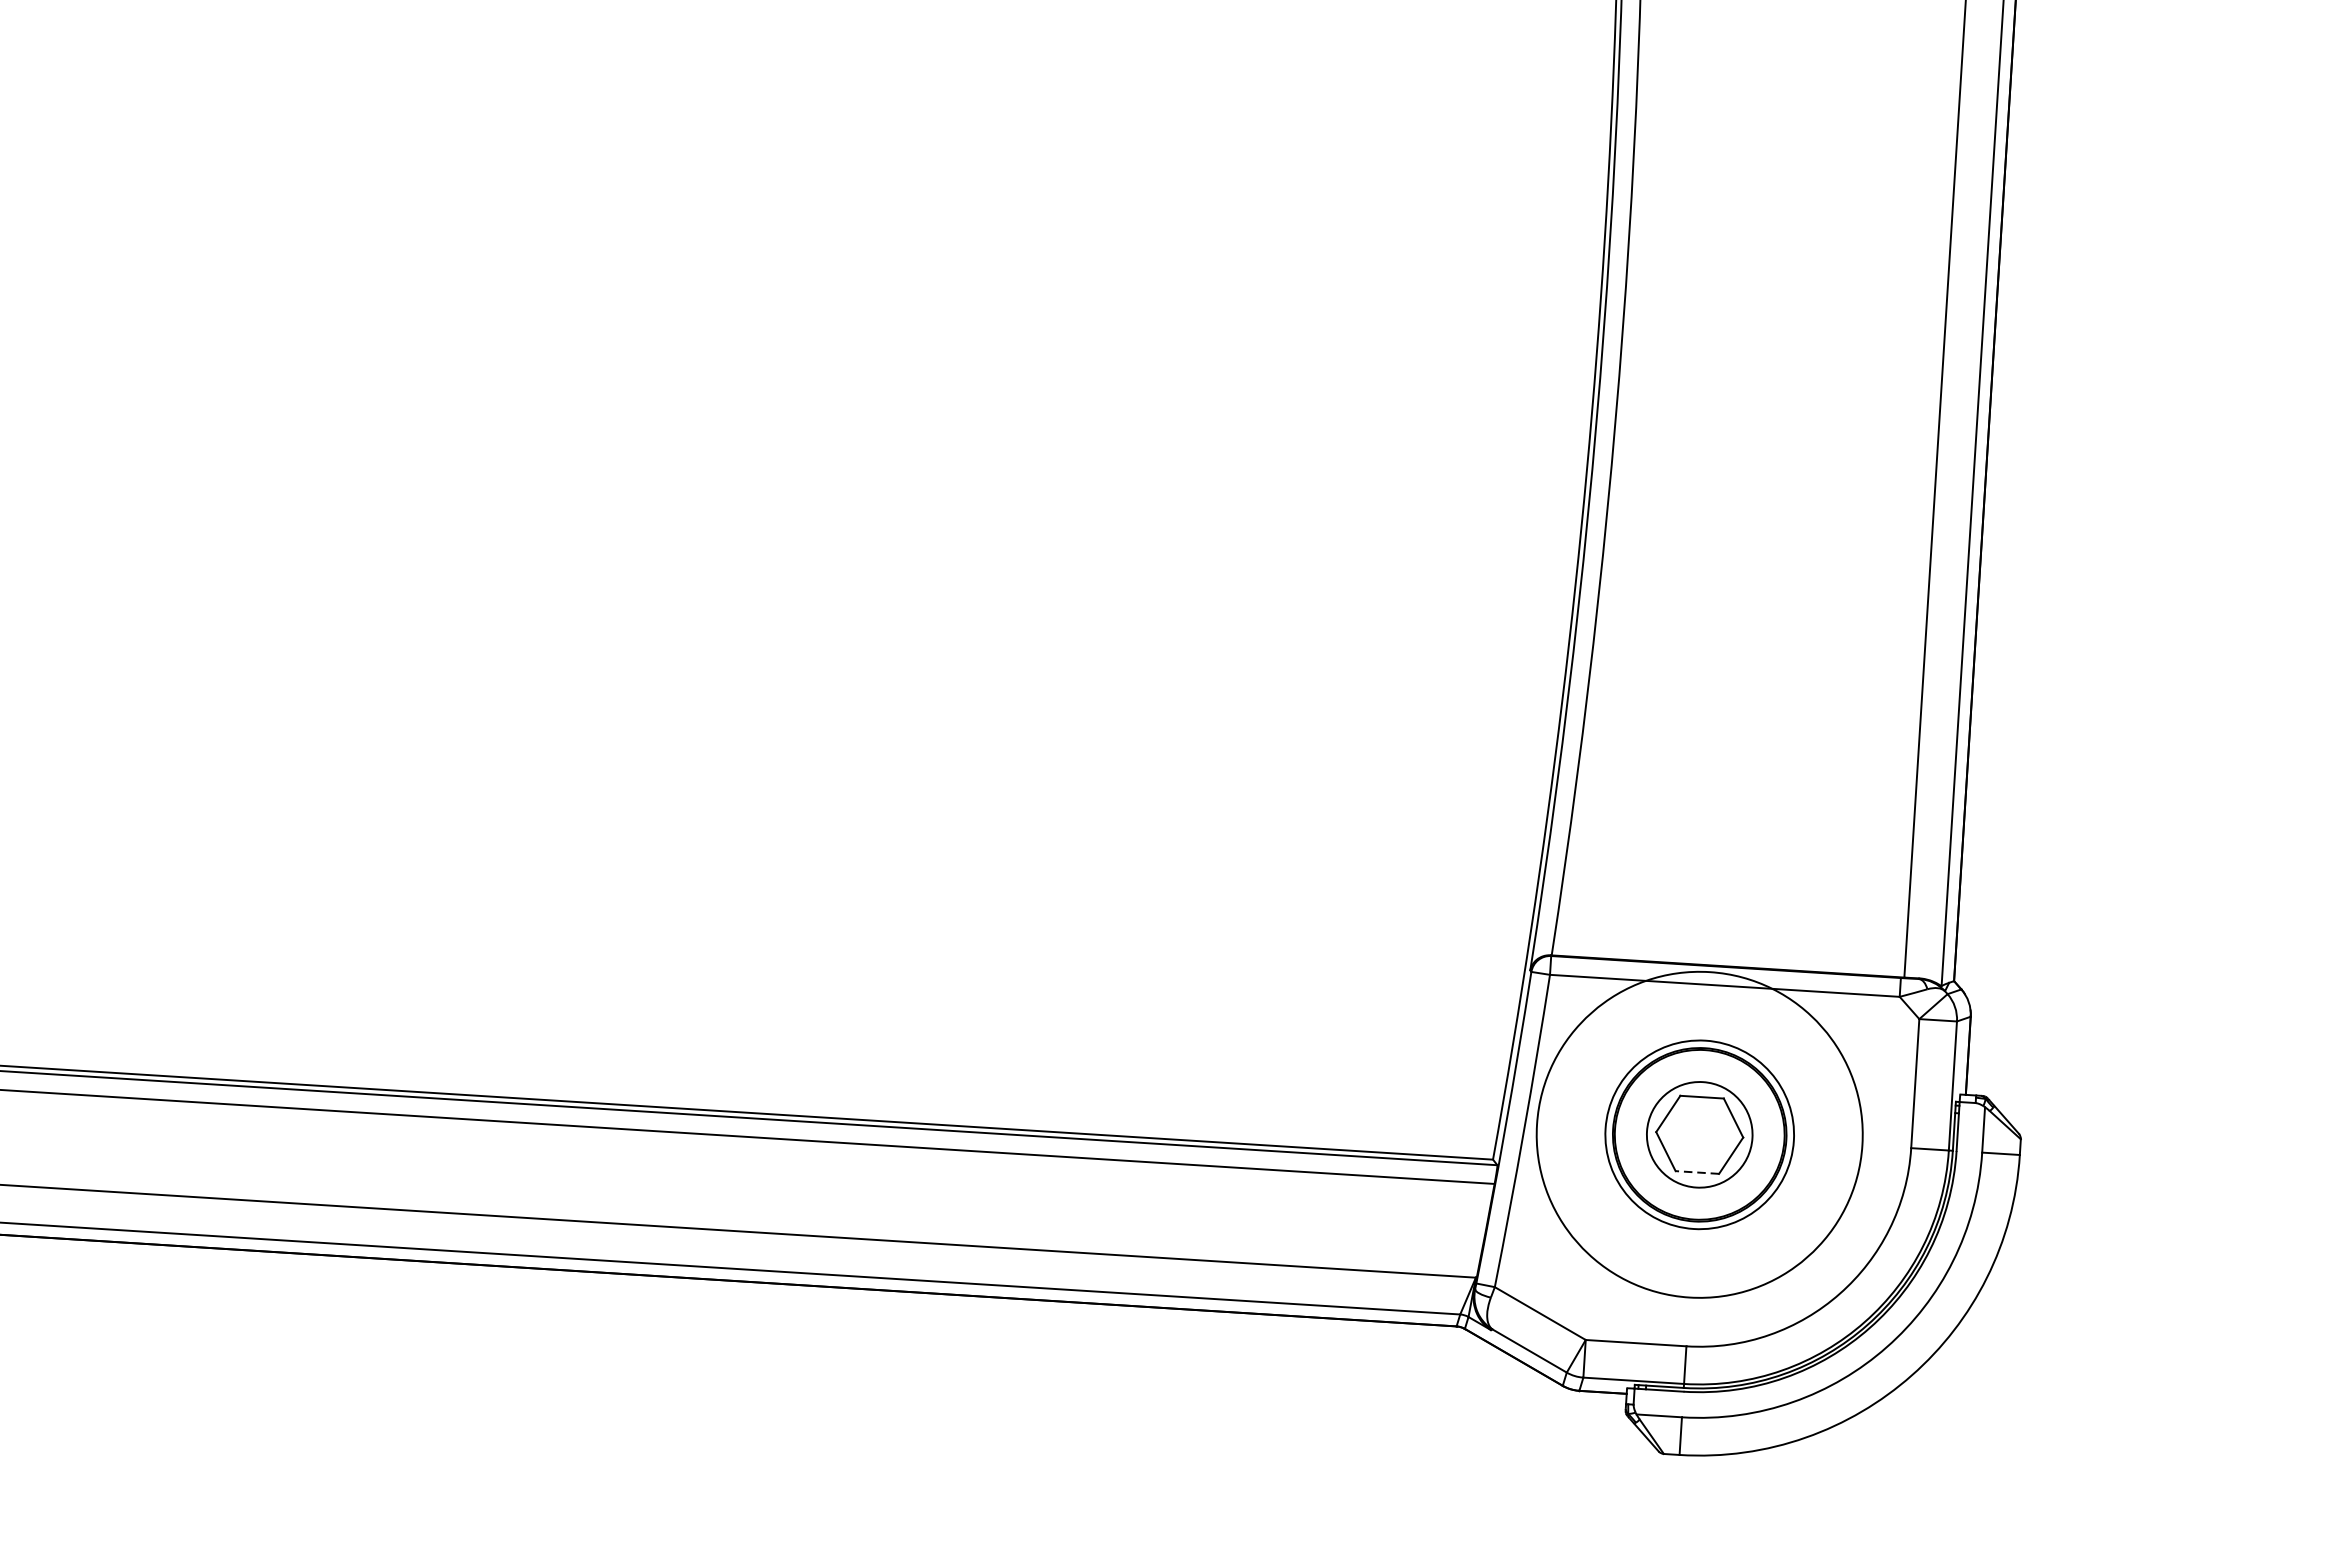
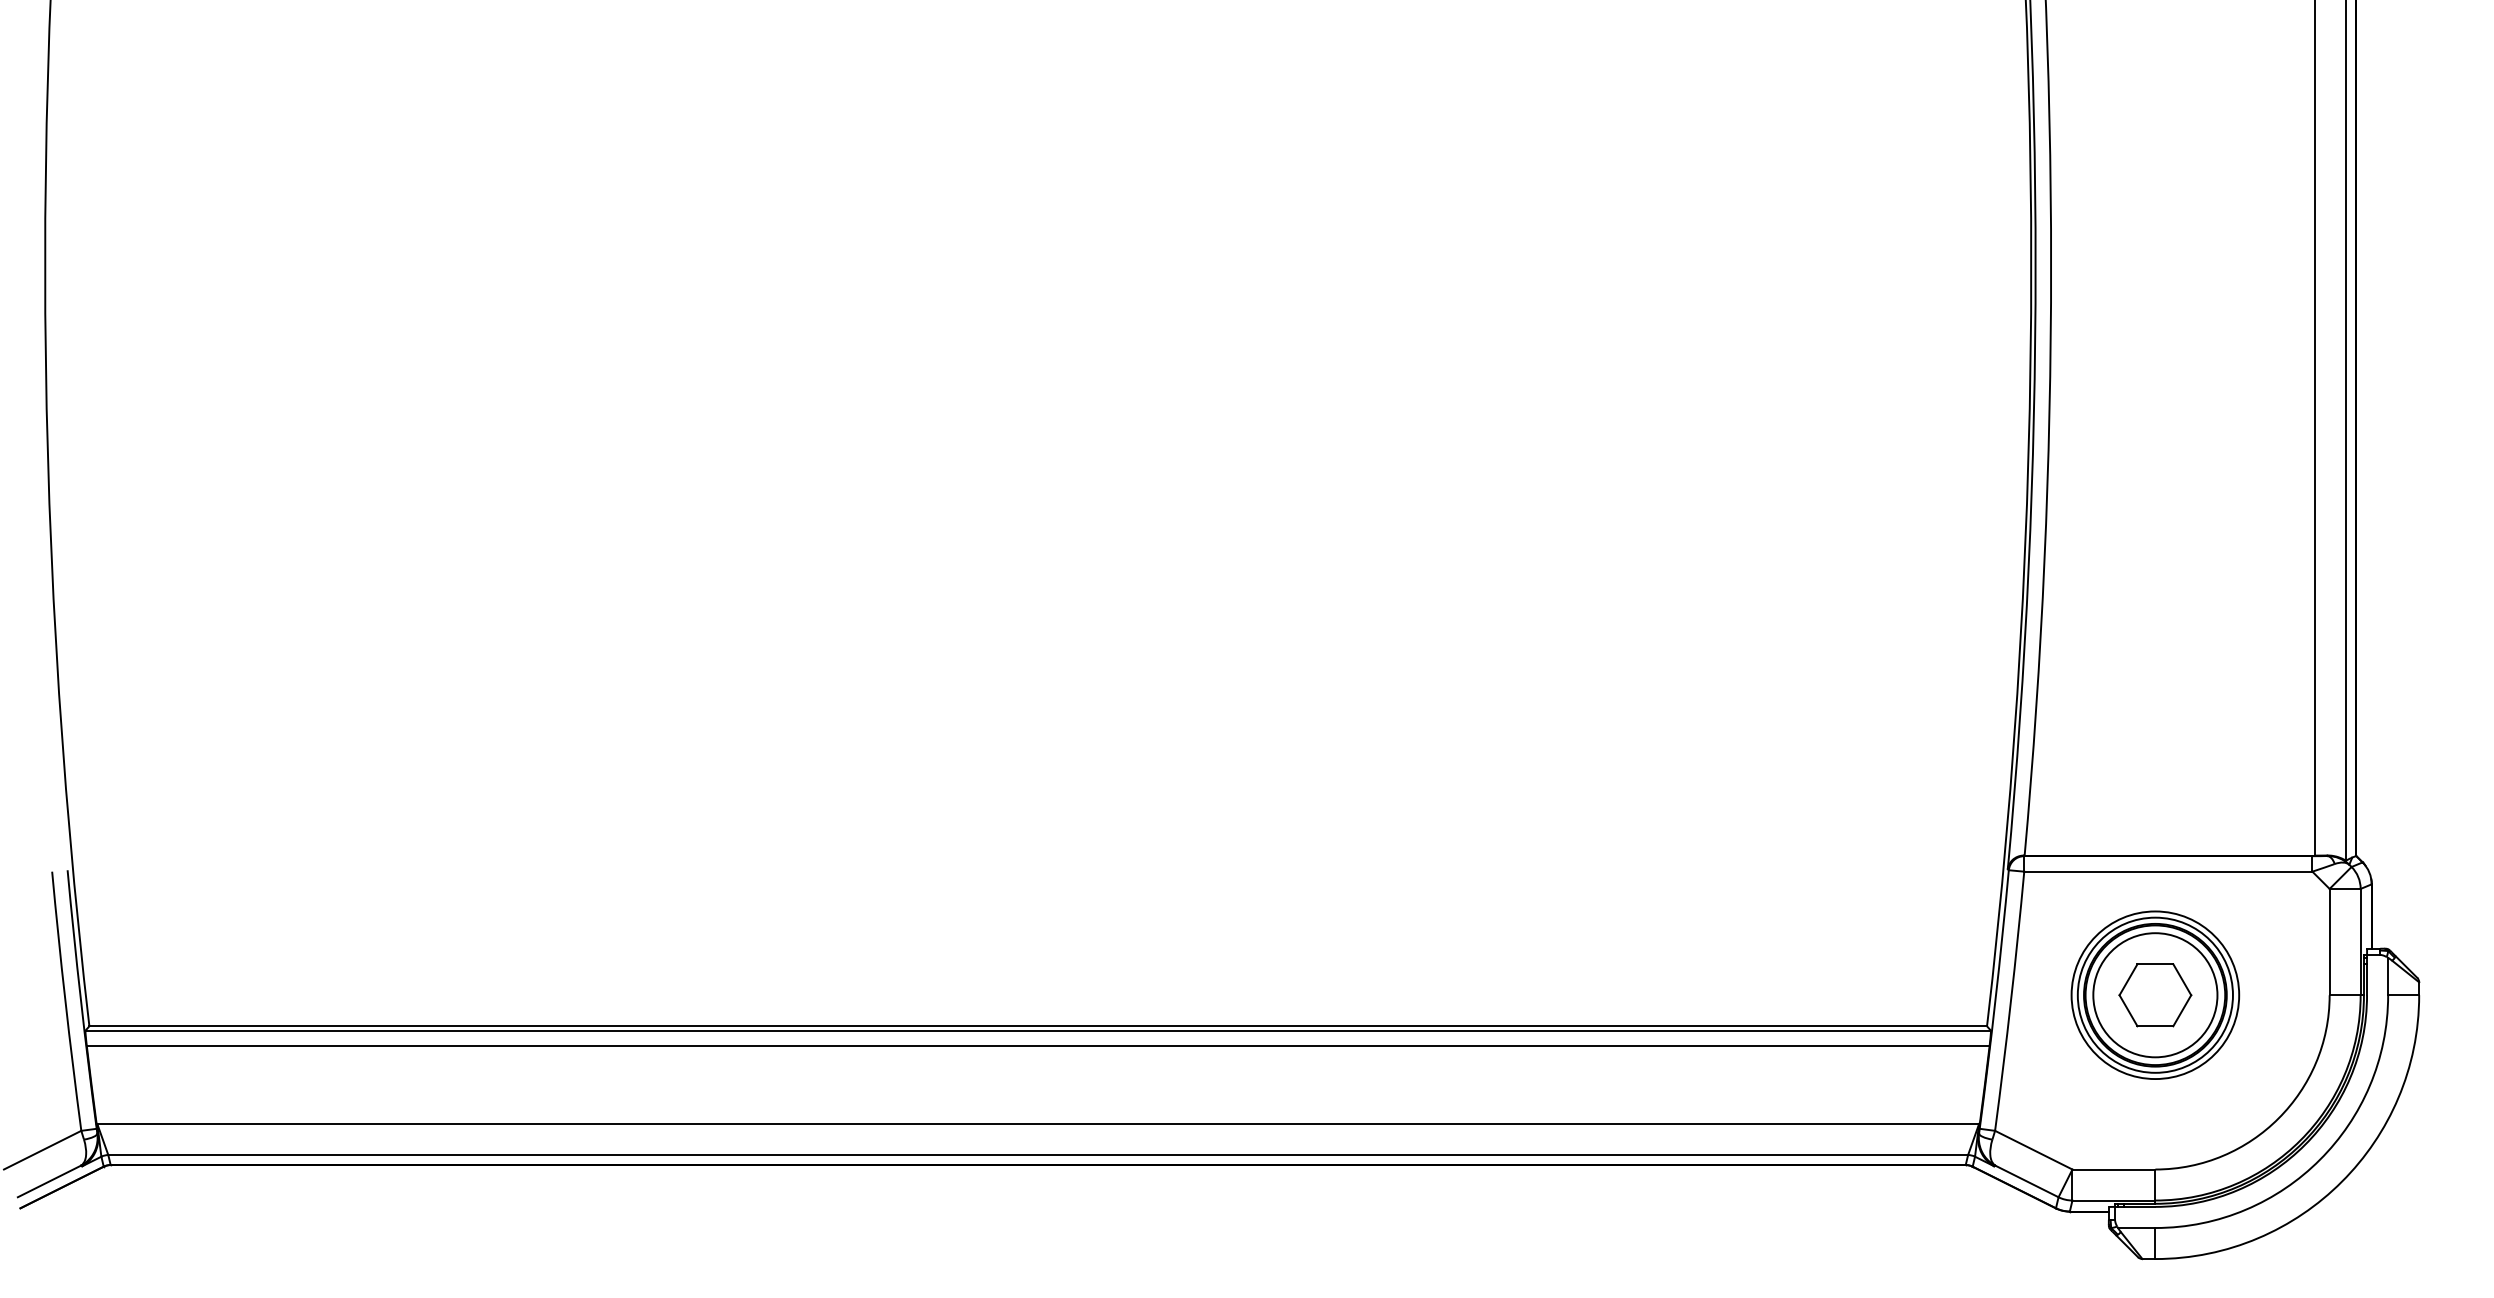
circle: (1699, 1135) -> (2155, 995), size x0.62
circle: (1699, 1135) -> (2155, 995), size x1.43
line: (1697, 1172) -> (2155, 1026), dashed -> solid

